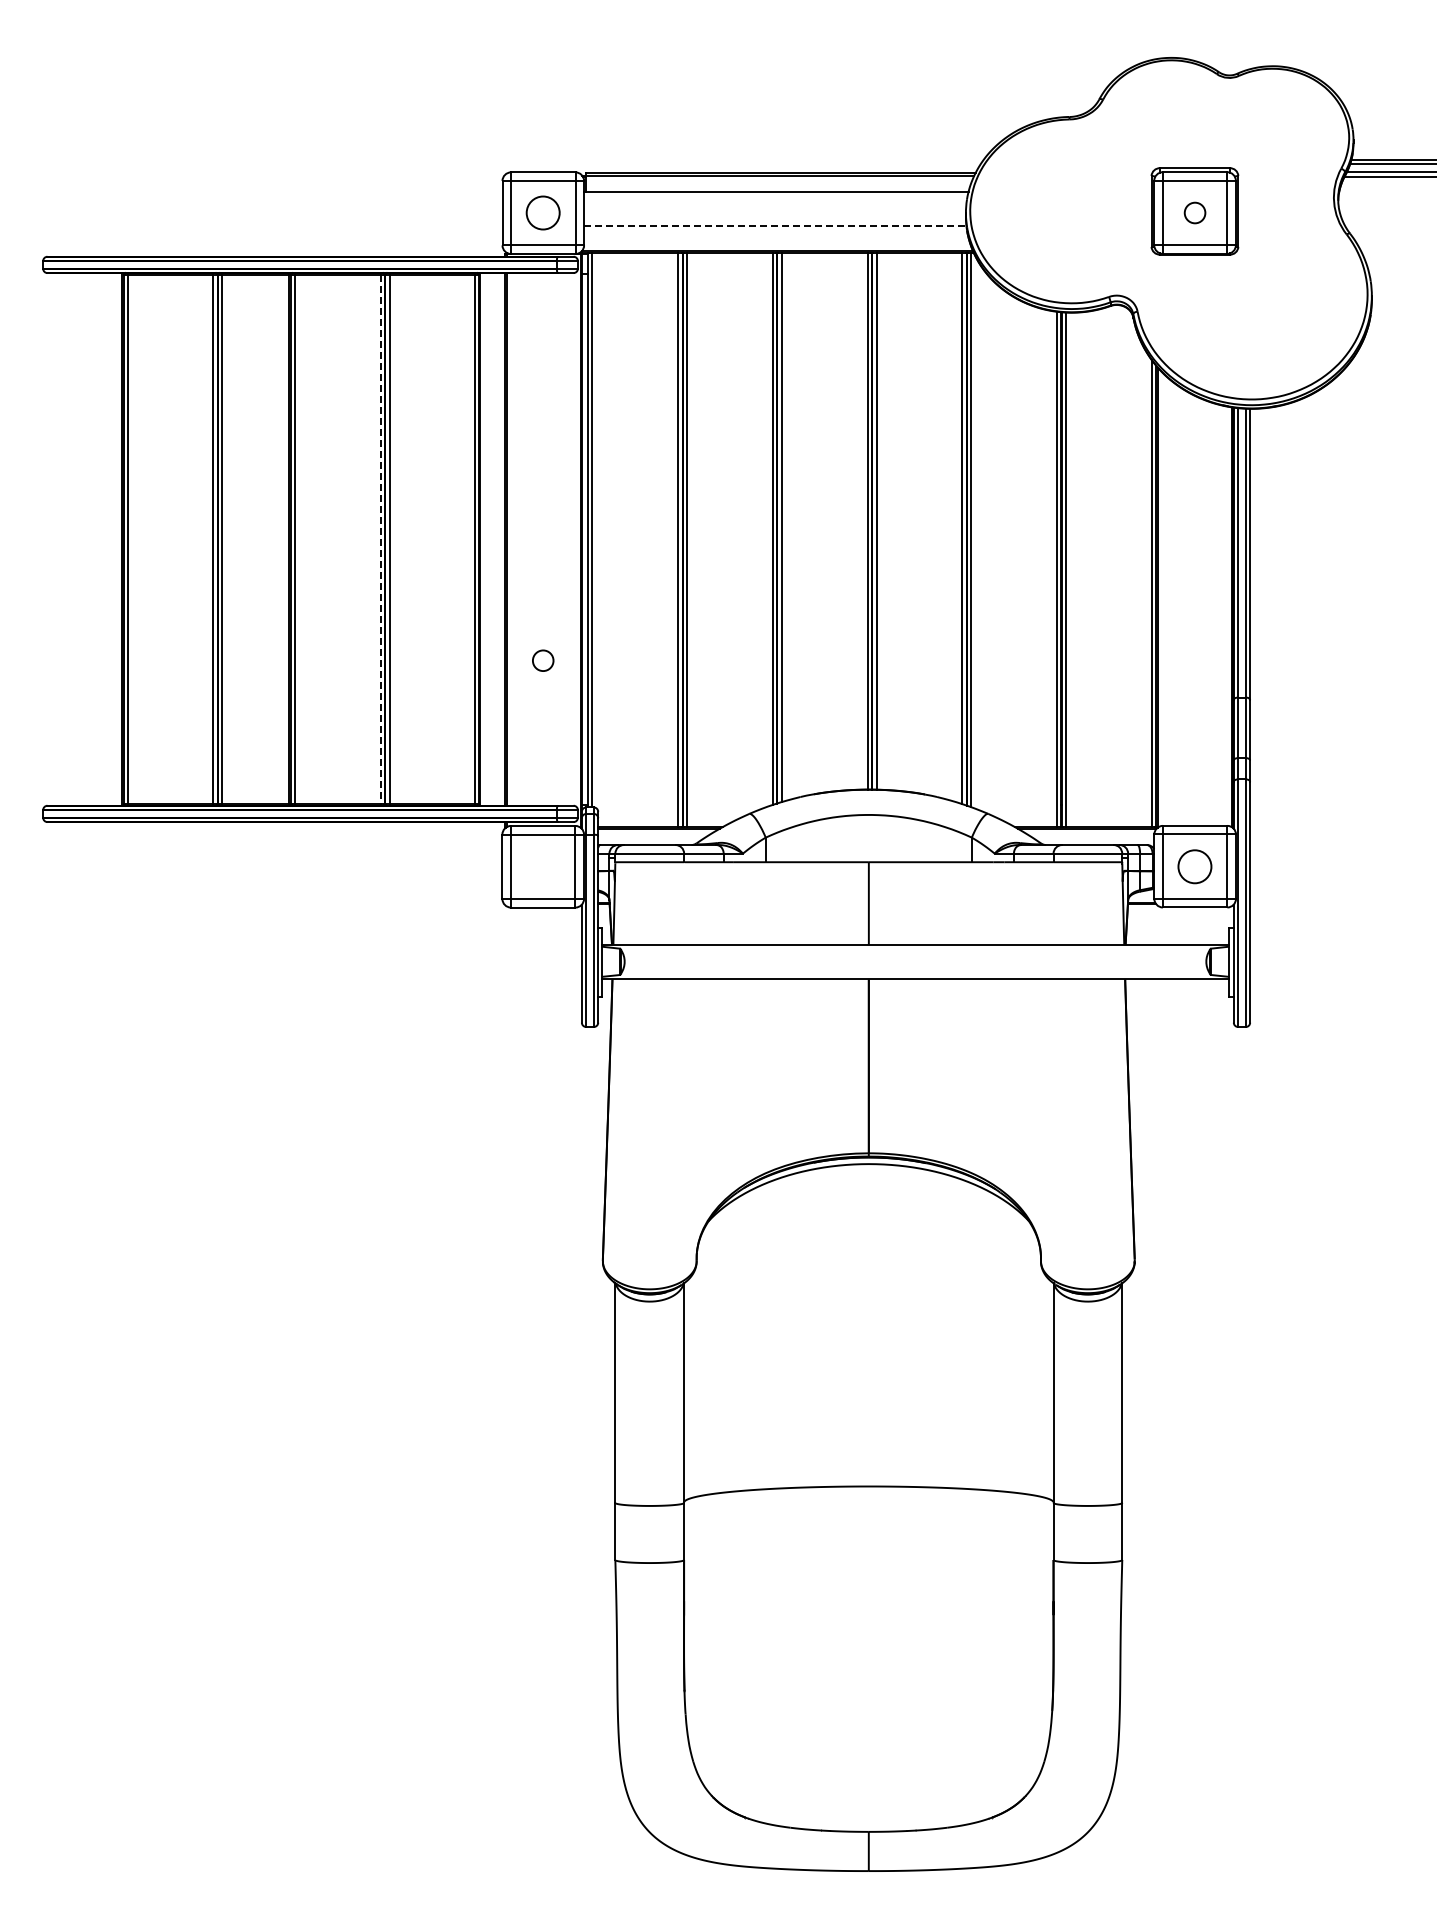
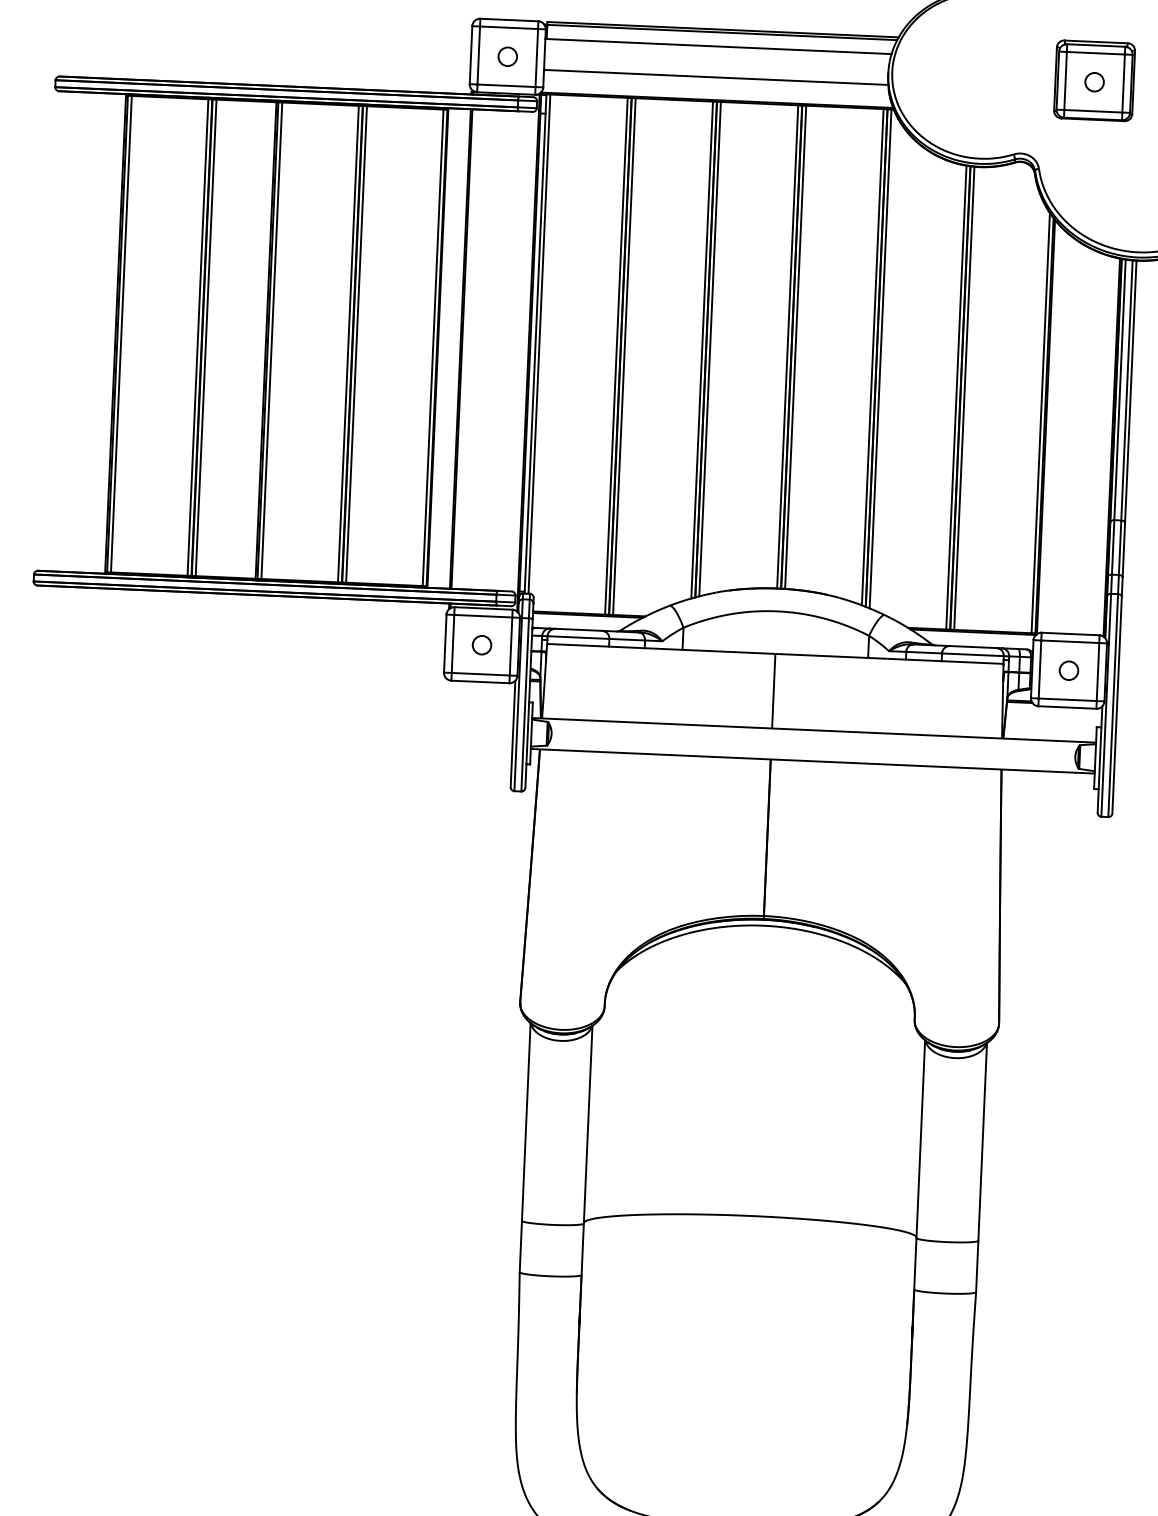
circle: (543, 213) -> (507, 57), size x0.62
line: (775, 226) -> (716, 77), dashed -> solid
line: (380, 539) -> (348, 344), dashed -> solid
circle: (543, 660) -> (482, 644), moved
circle: (1195, 866) -> (1069, 670), size x0.62

